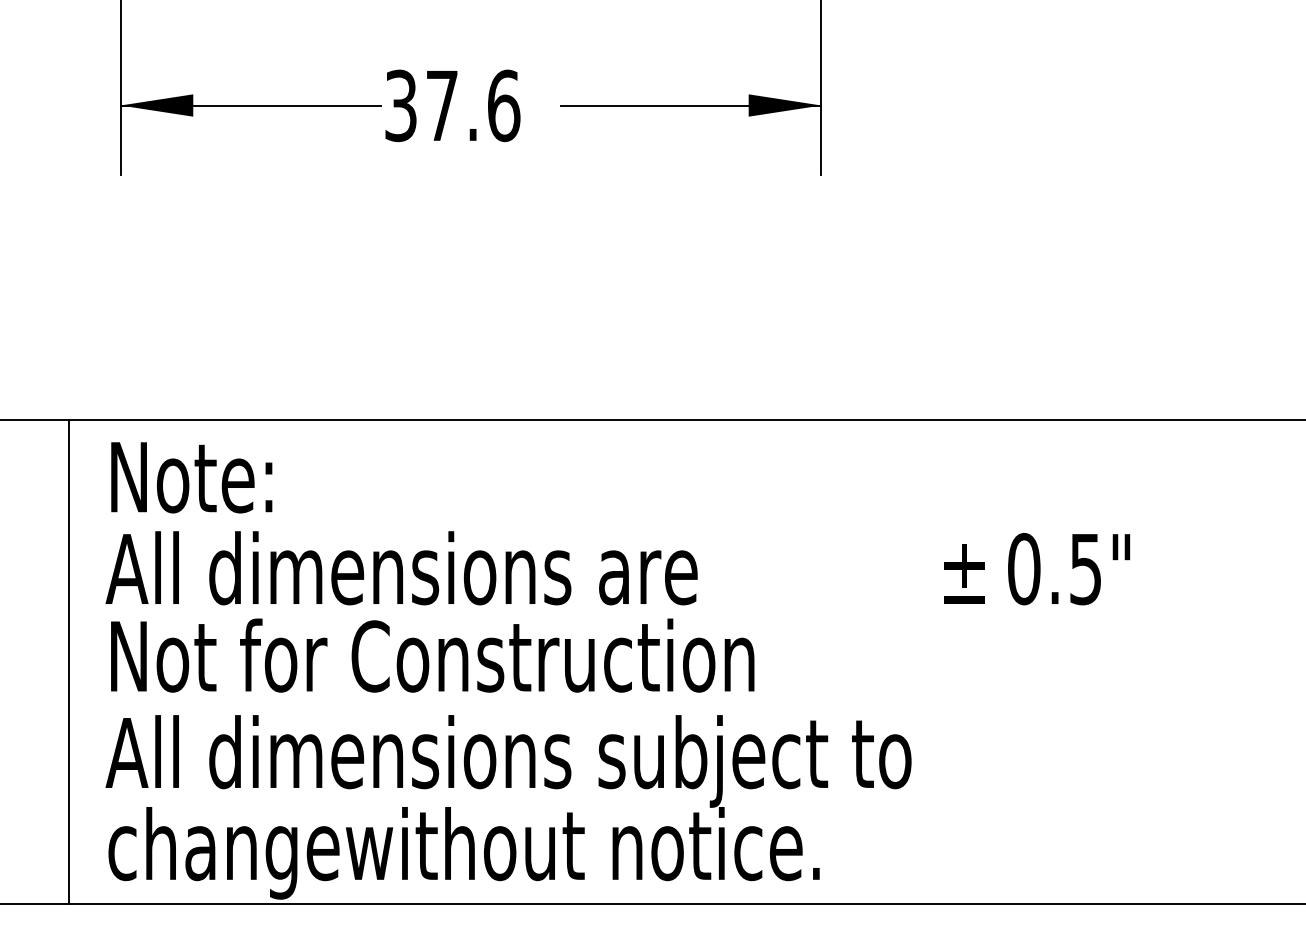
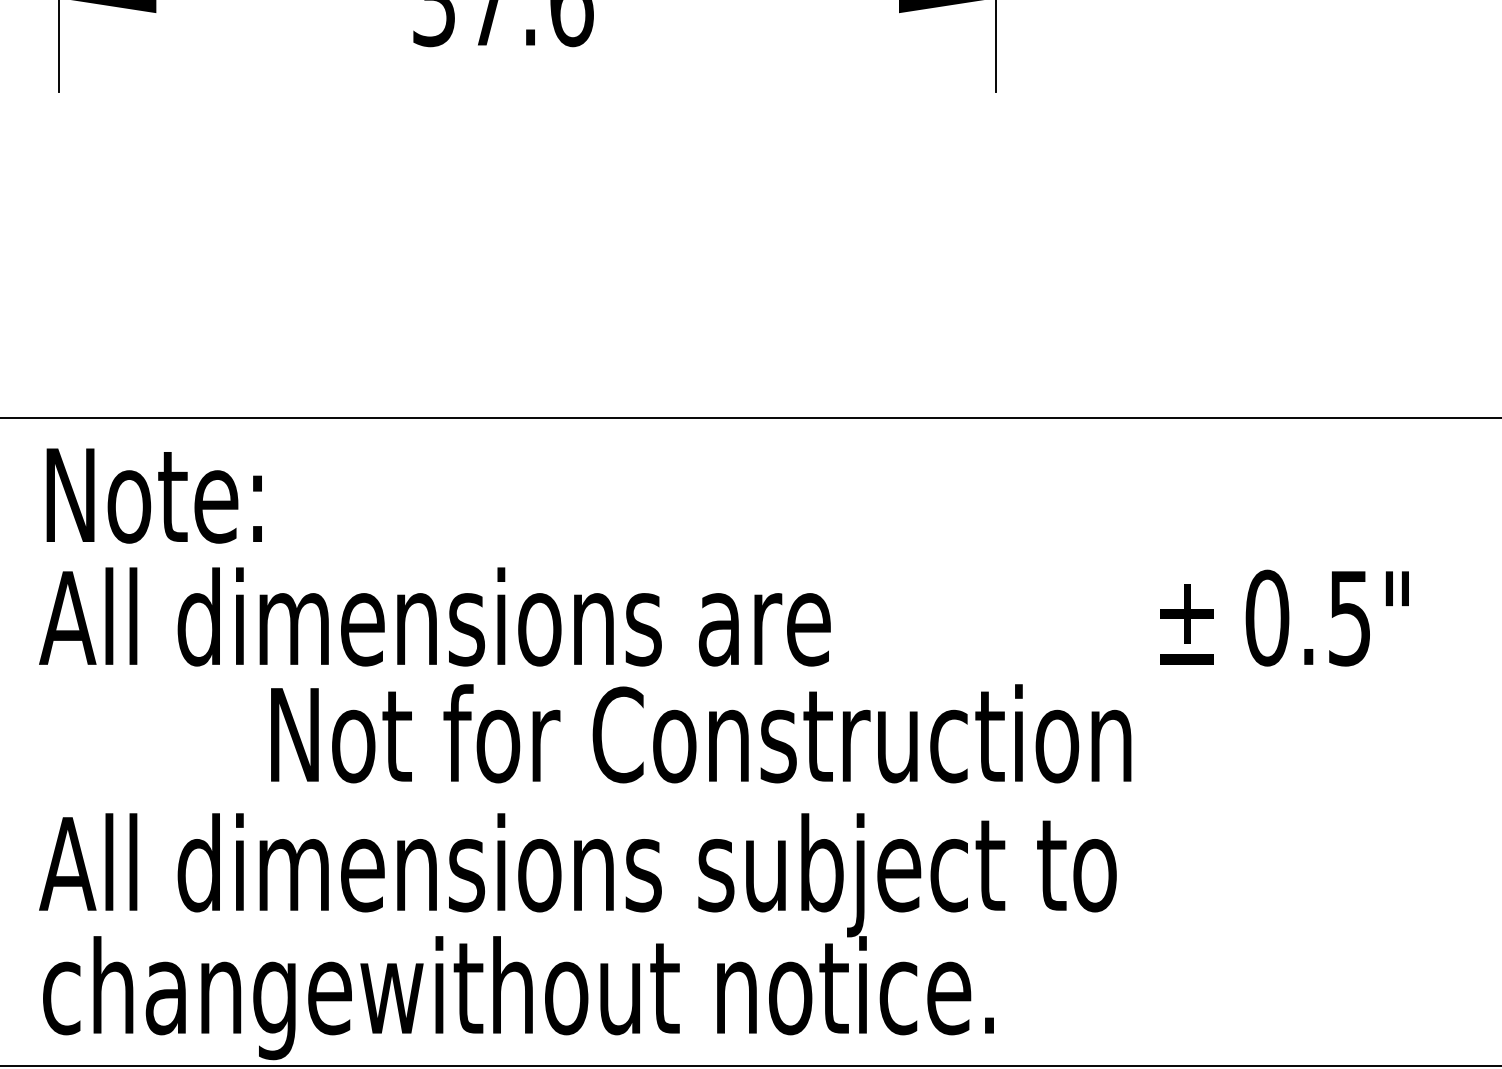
text: (432, 655) -> (700, 733), moved

